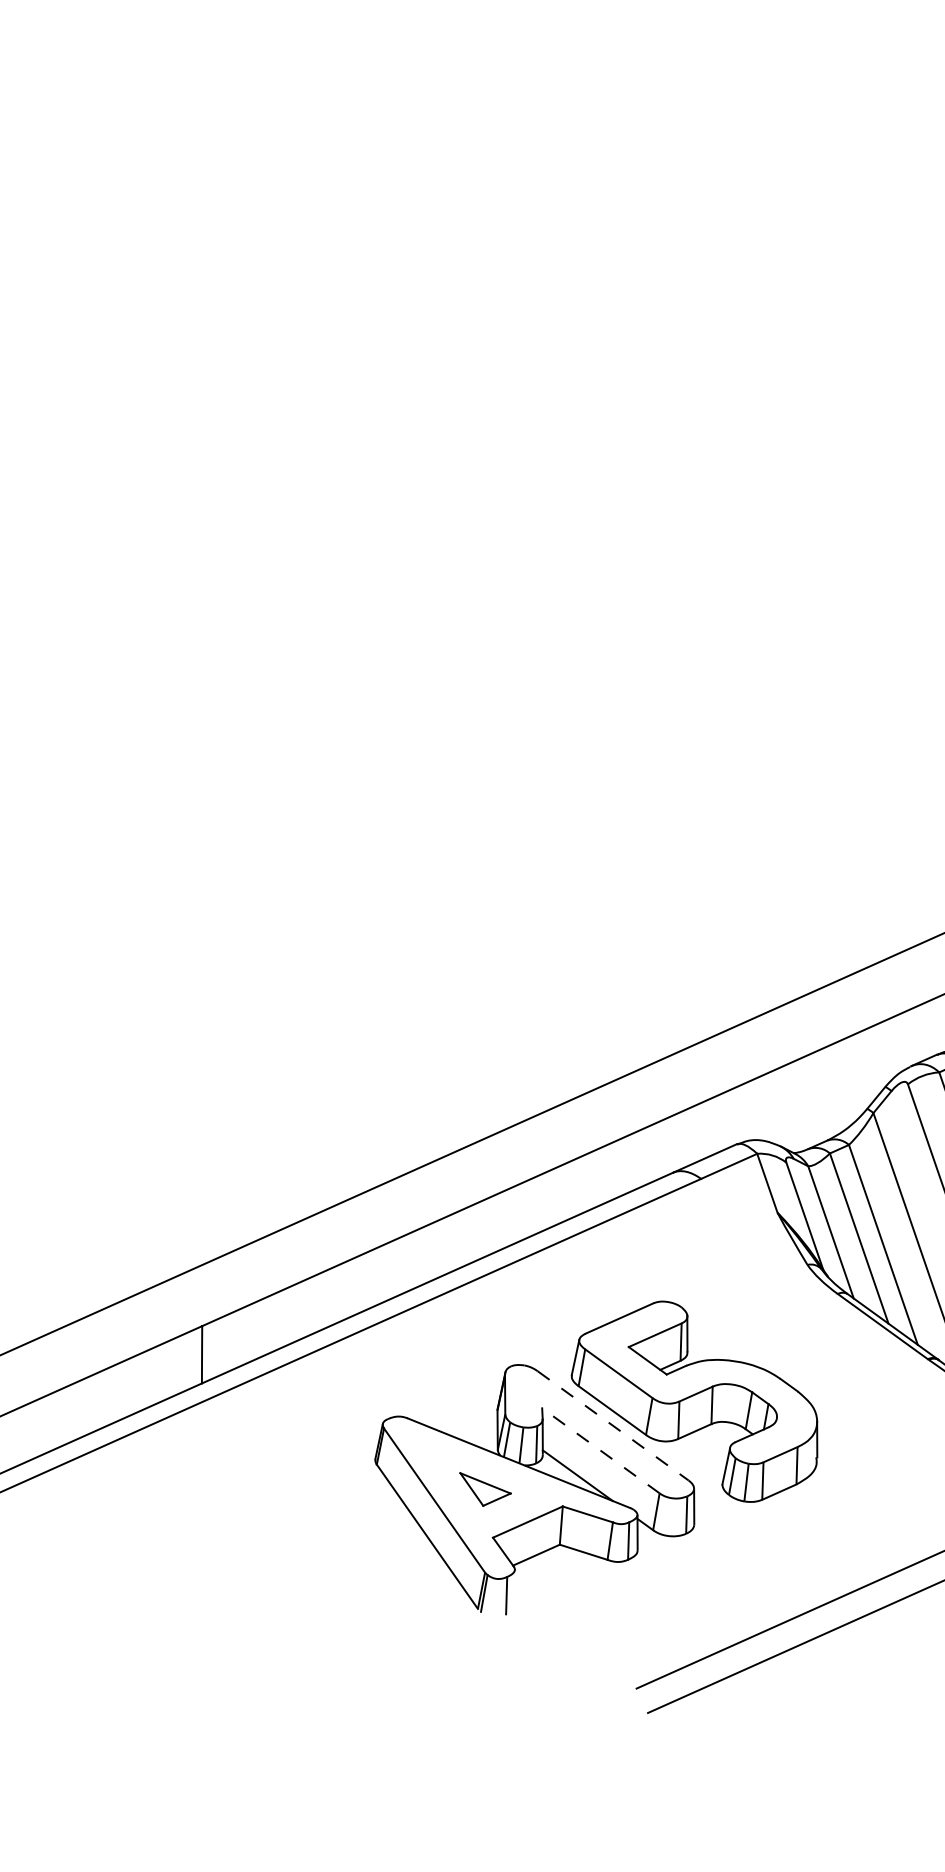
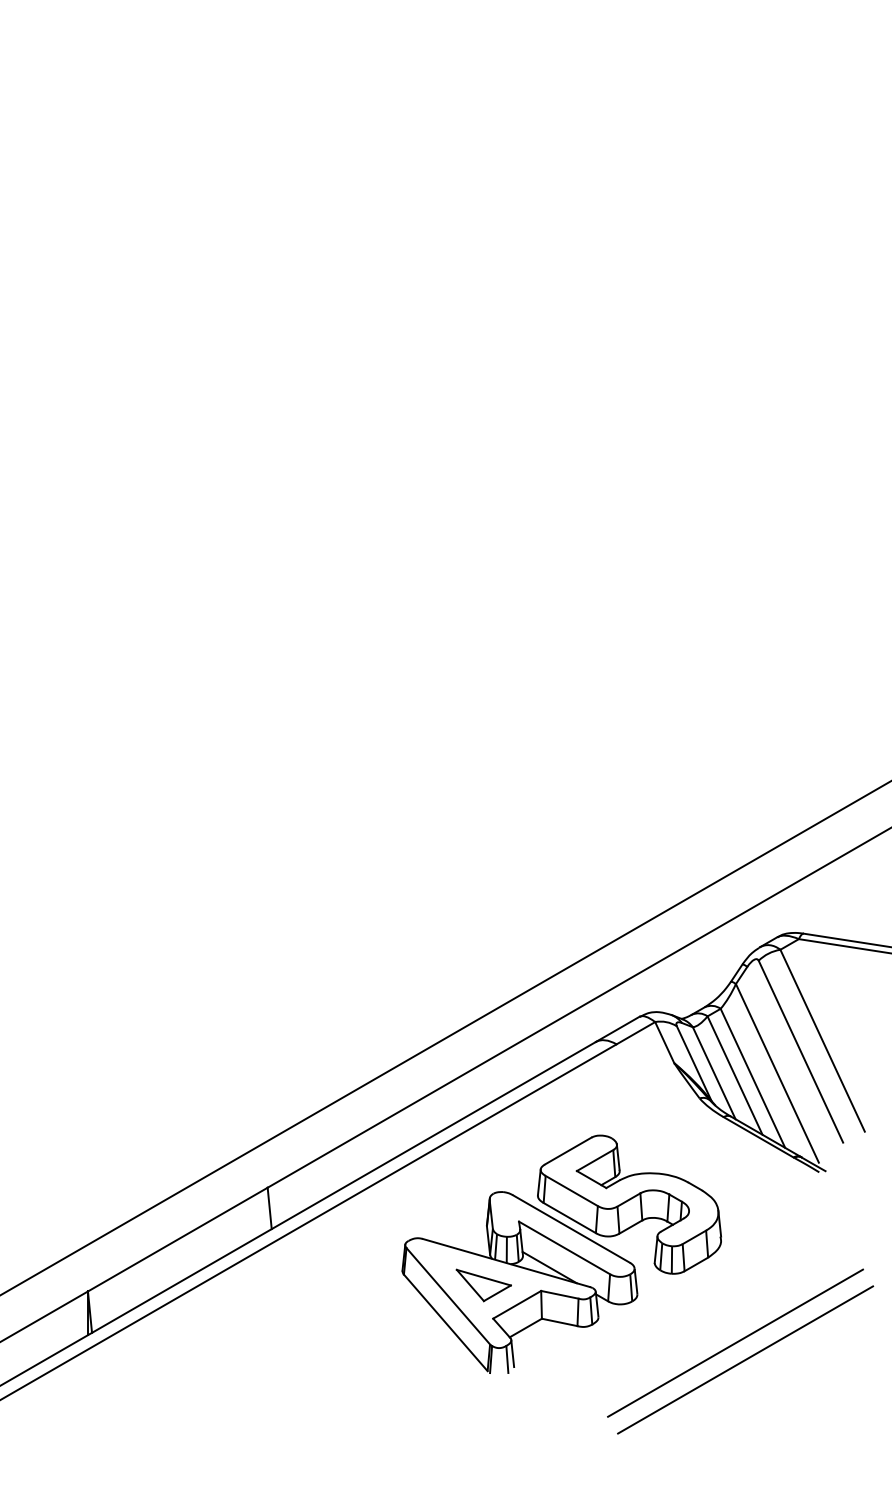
line: (613, 1426) -> (571, 1229), dashed -> solid
line: (600, 1450) -> (564, 1247), dashed -> solid
part: (484, 1490) -> (483, 1285), size x1.43
line: (514, 1588) -> (512, 1353), added

